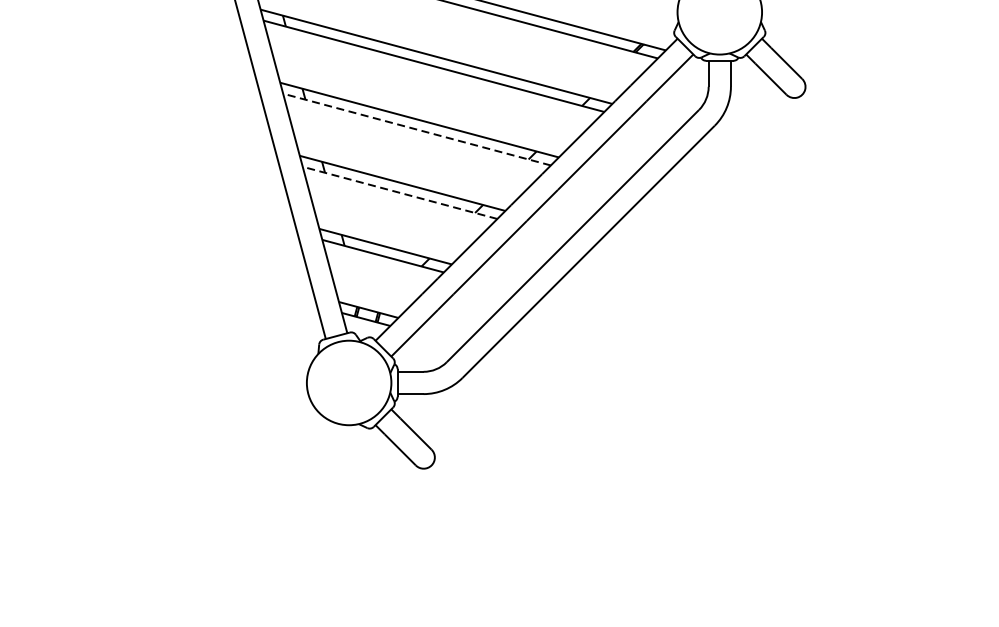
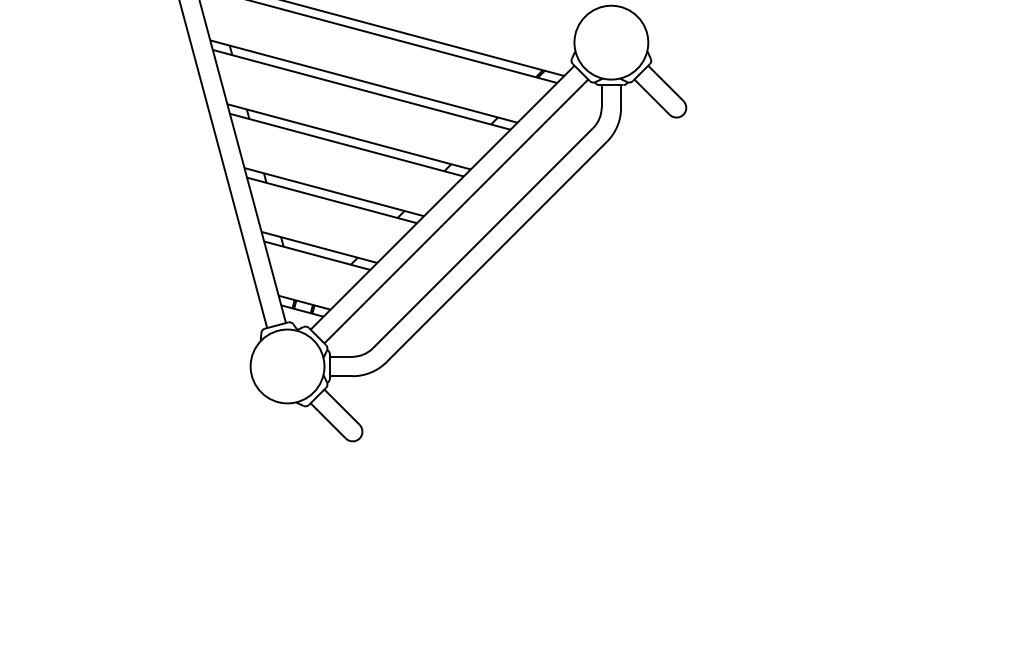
line: (416, 130) -> (346, 145), dashed -> solid
line: (399, 192) -> (331, 200), dashed -> solid

